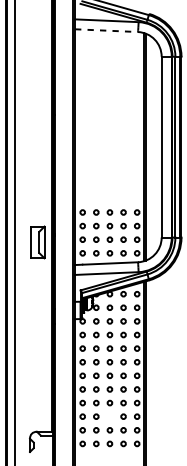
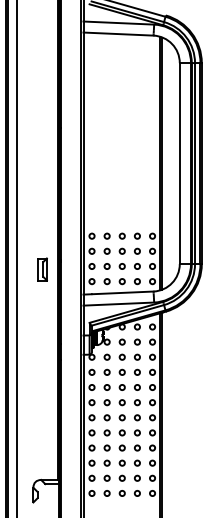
line: (106, 31) -> (118, 34), dashed -> solid
part: (38, 242) -> (42, 269), size x0.62
circle: (109, 416) -> (121, 462), added

